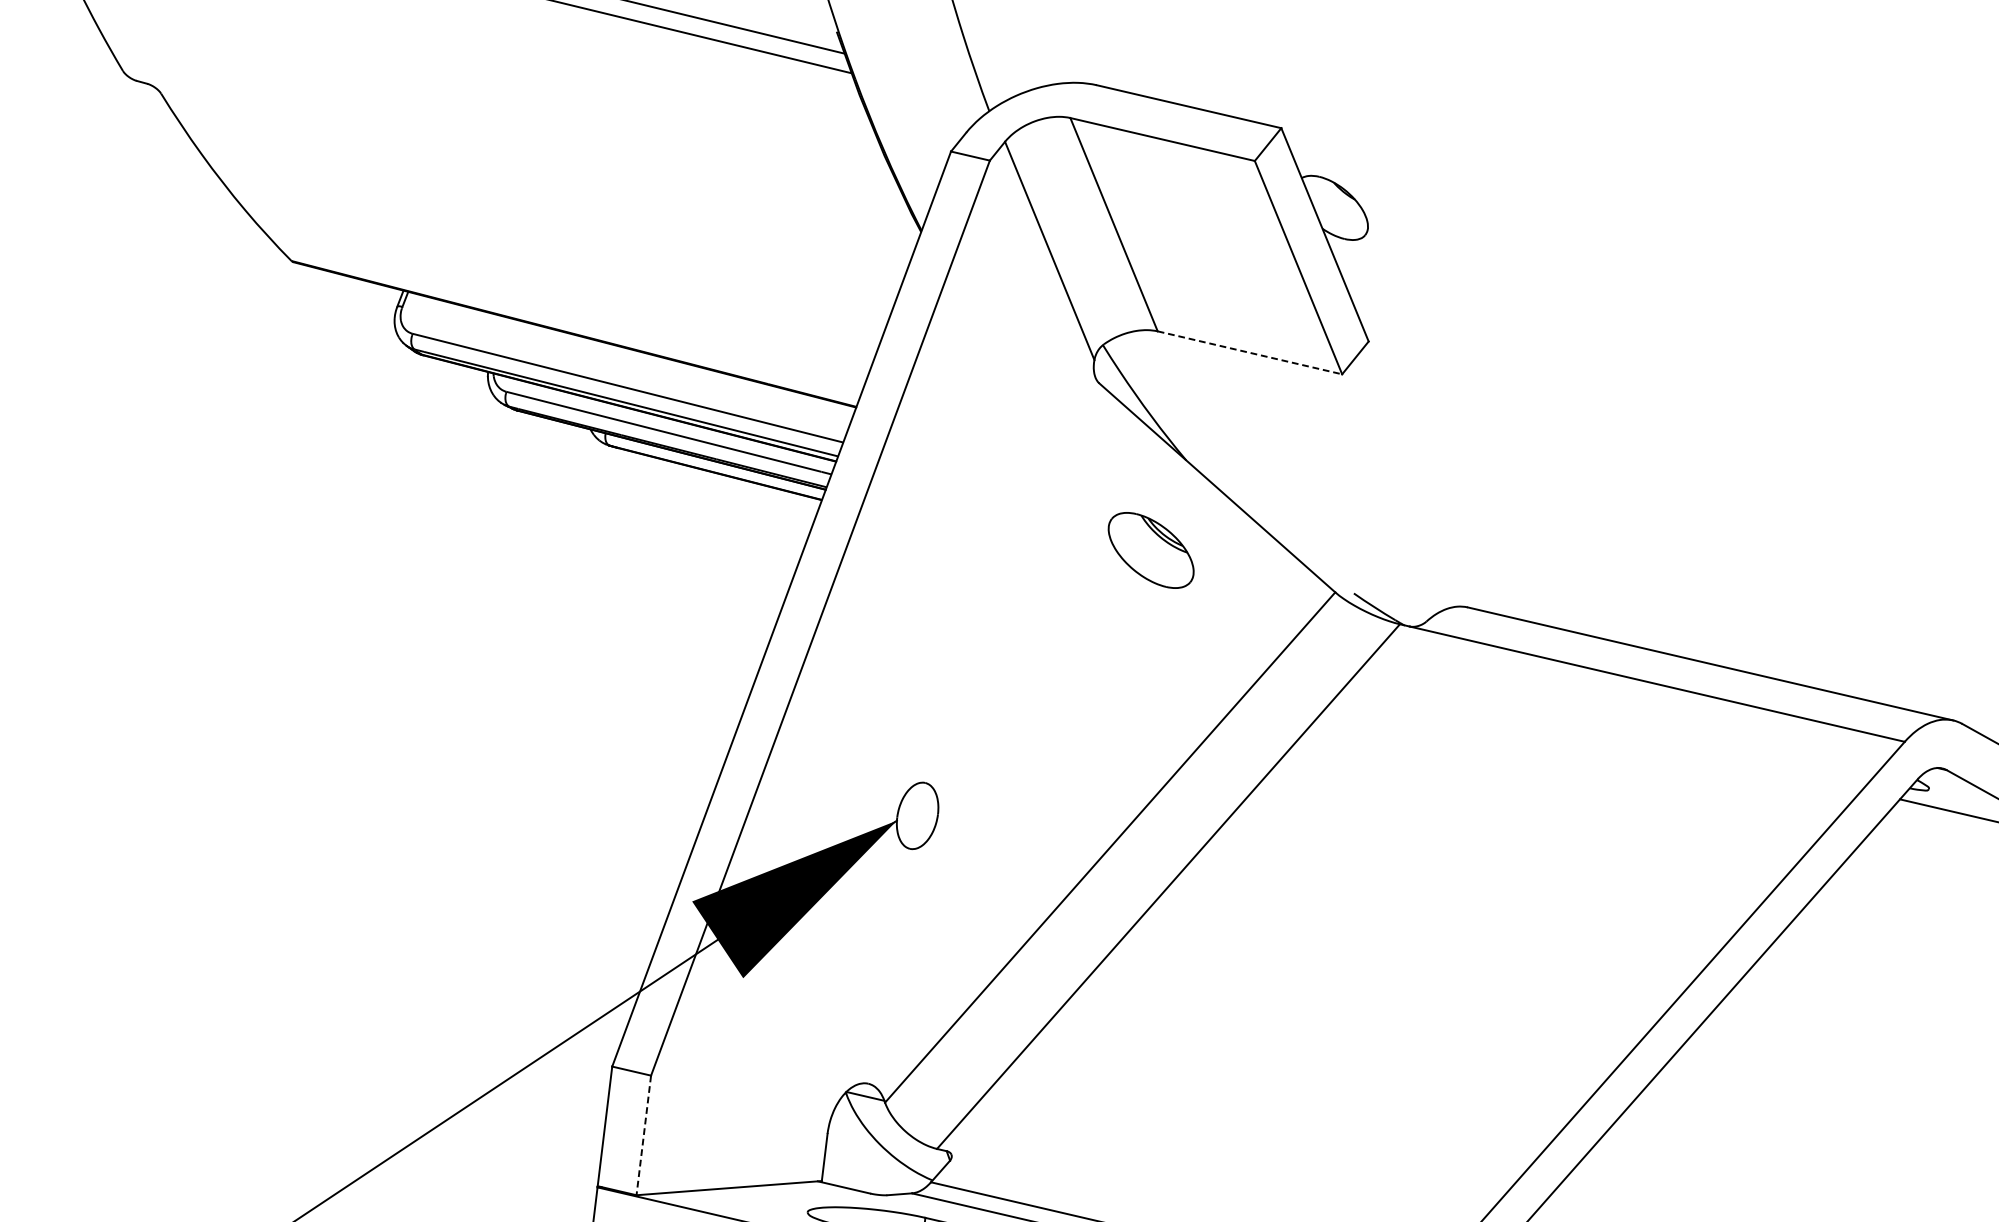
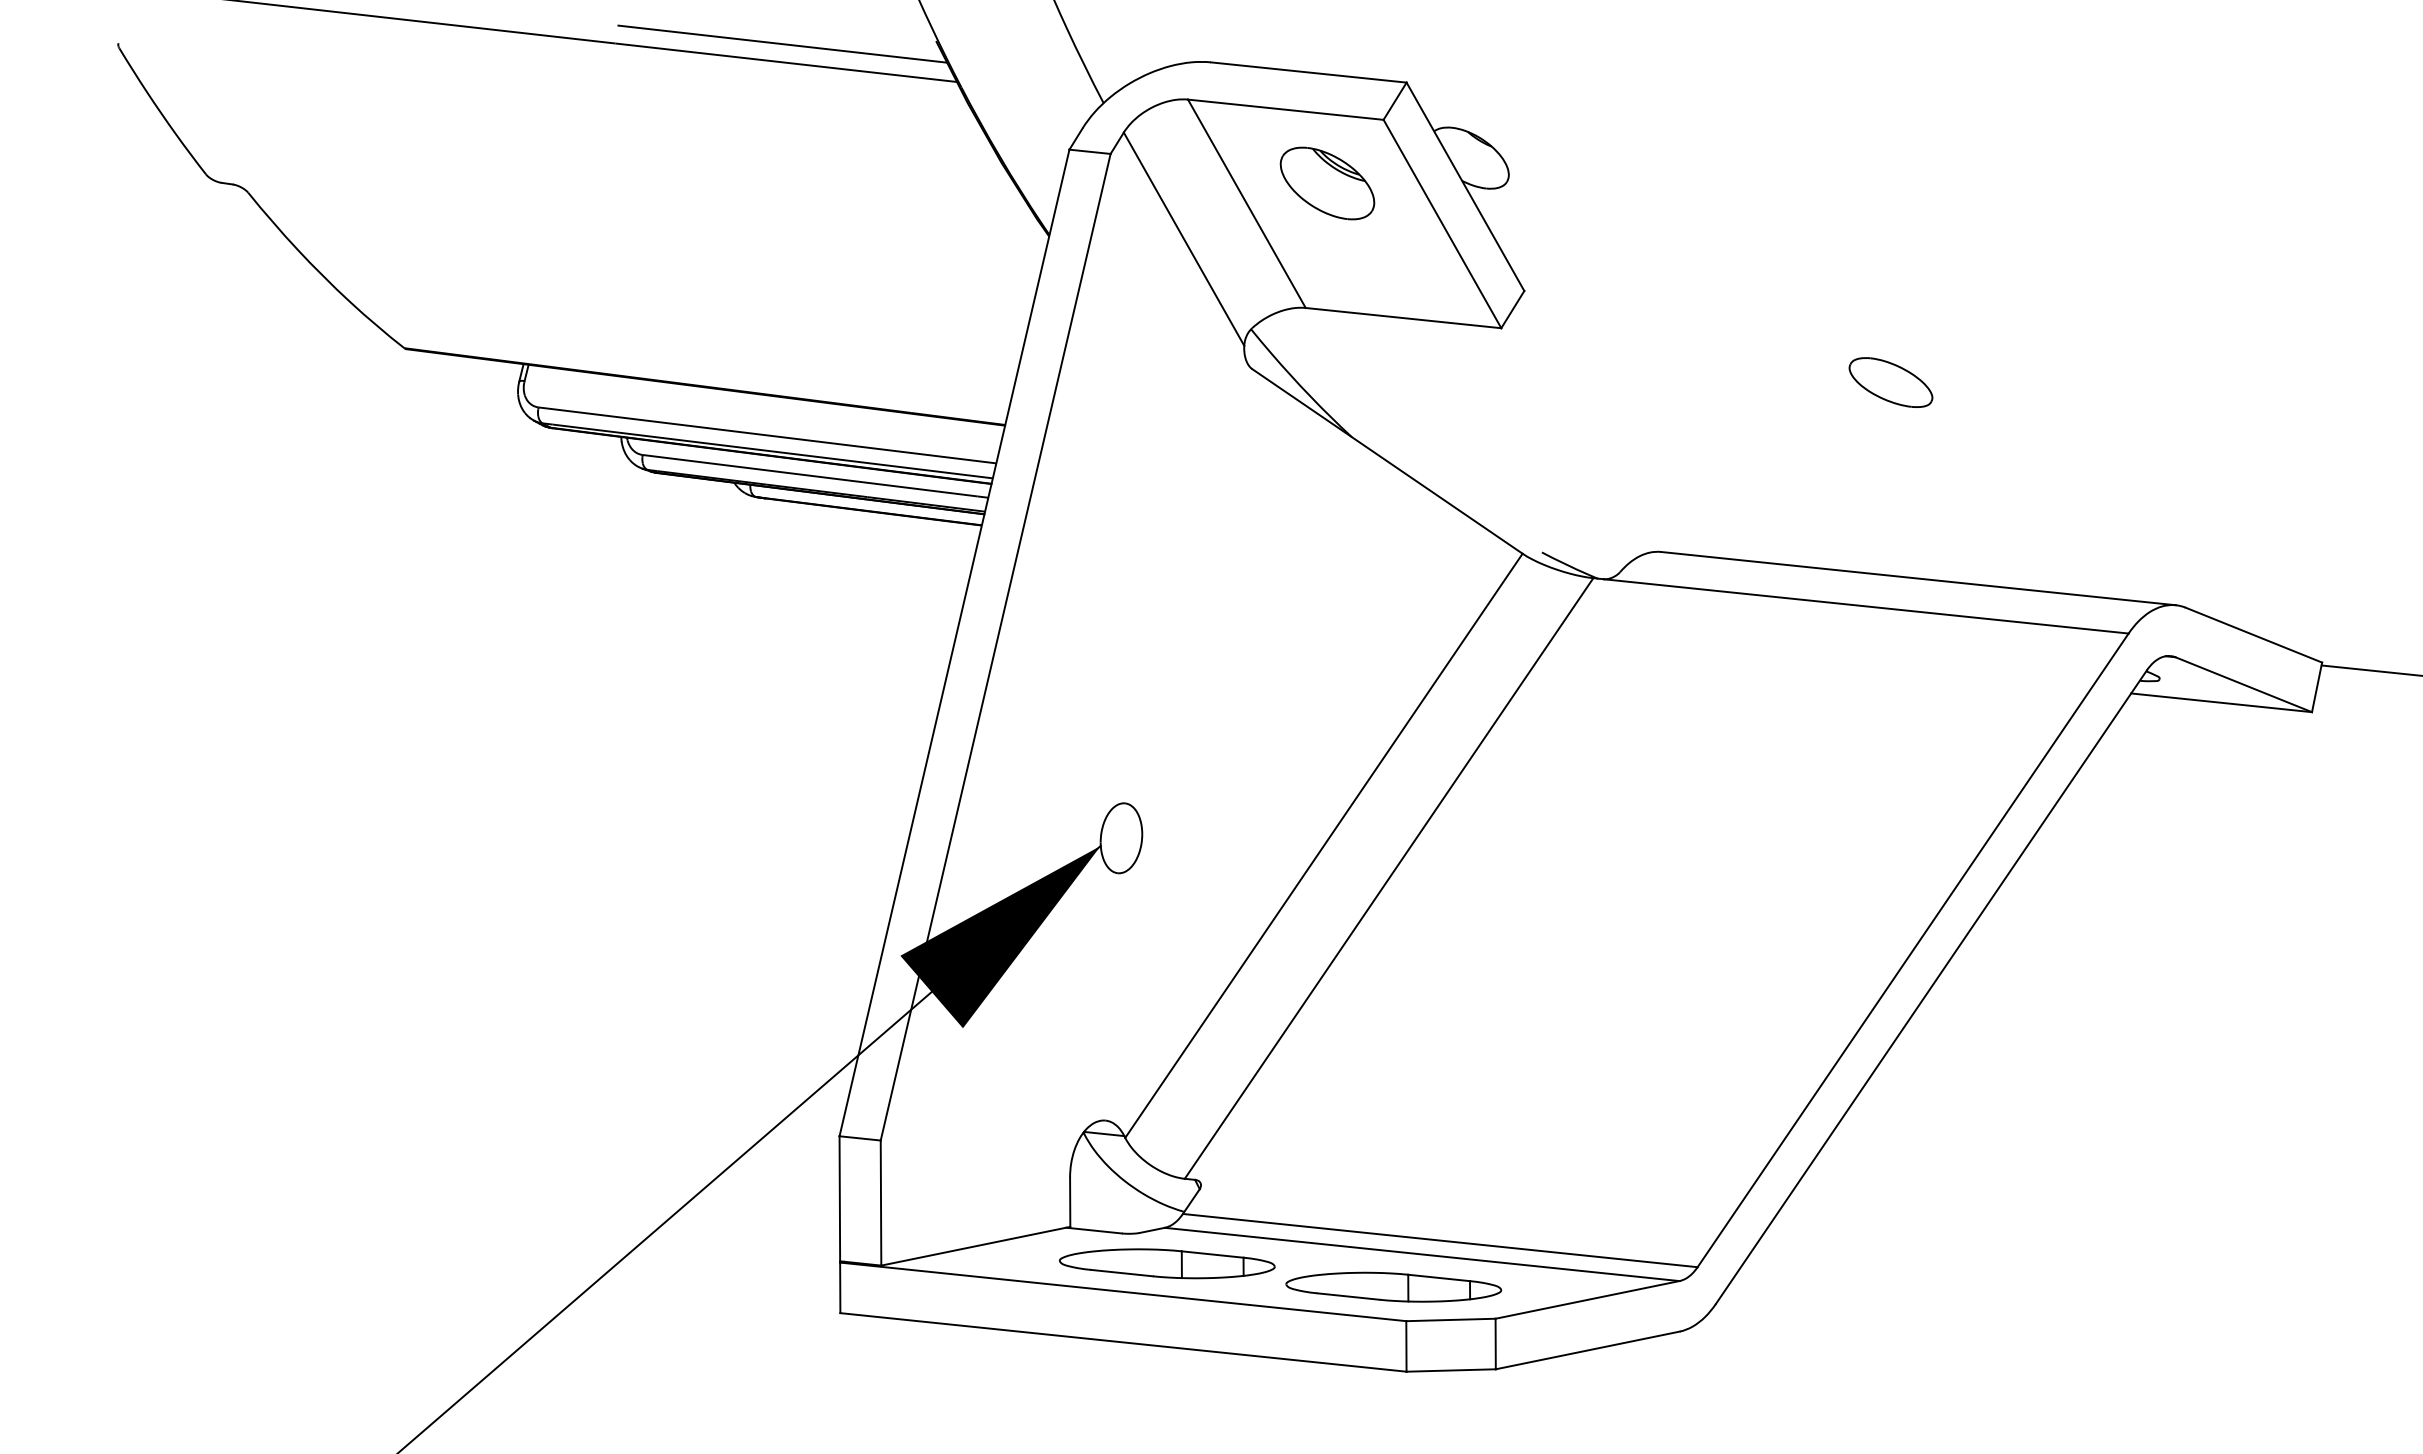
line: (1250, 353) -> (1404, 318), dashed -> solid
part: (1707, 473) -> (1890, 382), added
part: (1151, 550) -> (1327, 183), moved
line: (644, 1135) -> (881, 1203), dashed -> solid

